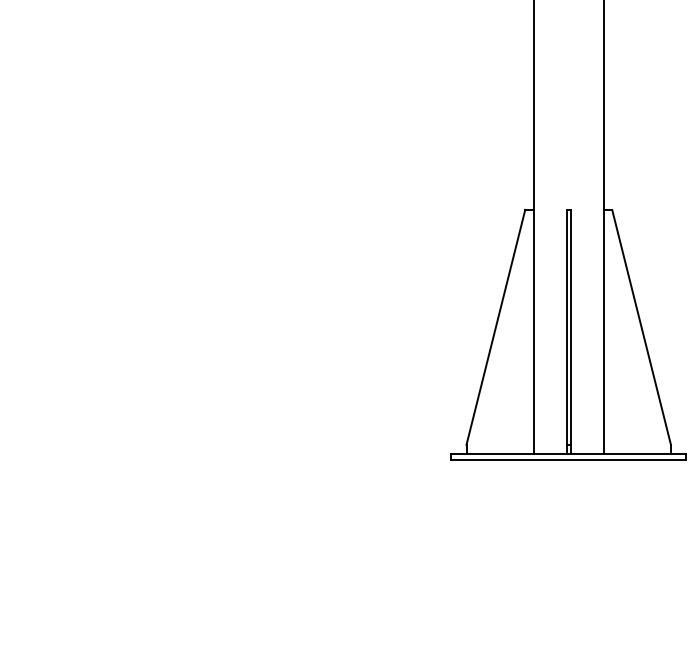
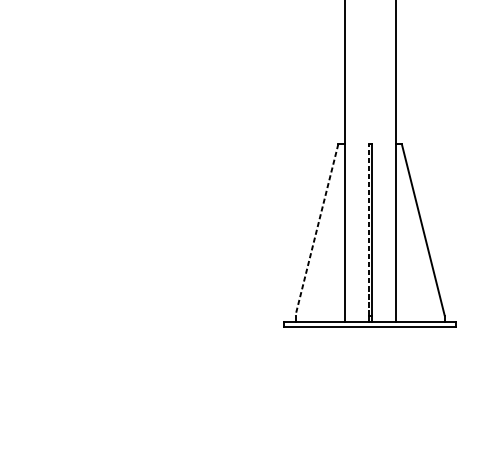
line: (566, 326) -> (368, 229), solid -> dashed
line: (495, 327) -> (316, 229), solid -> dashed

